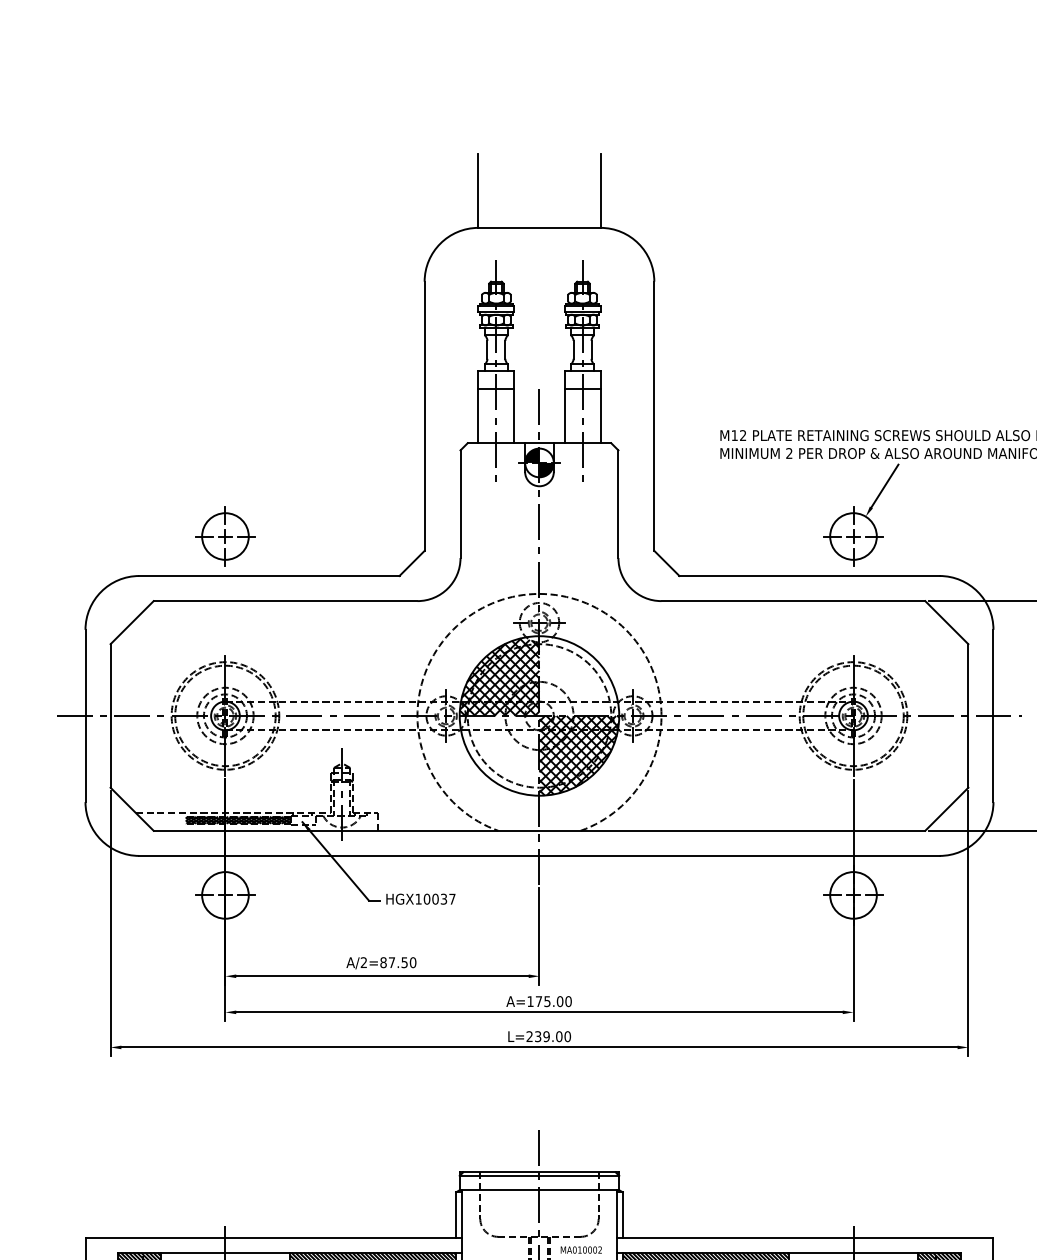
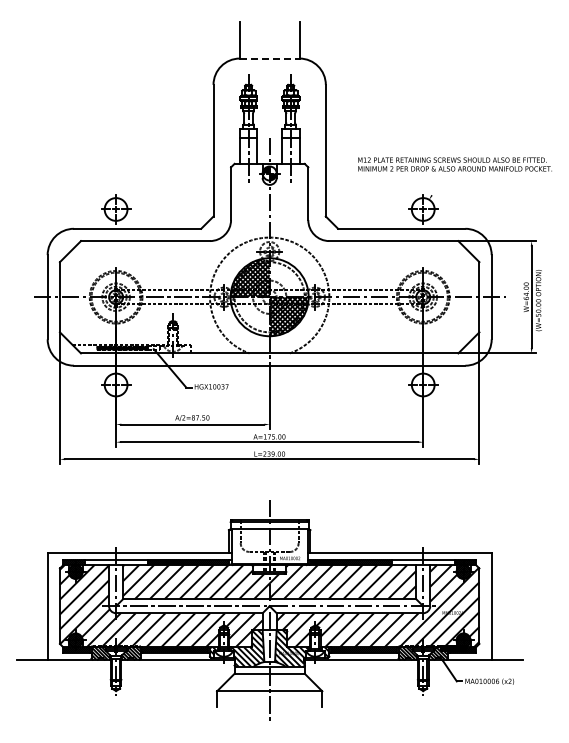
line: (539, 227) -> (269, 58), solid -> dashed
line: (884, 485) -> (438, 184), removed

